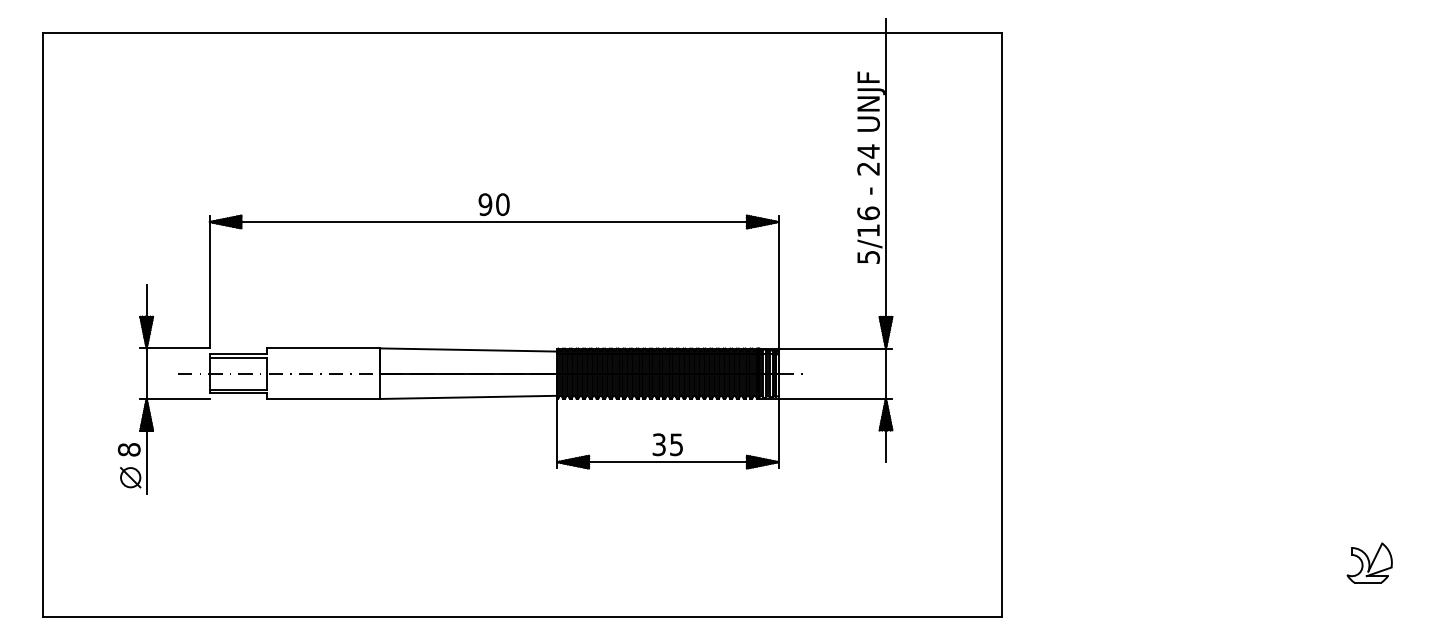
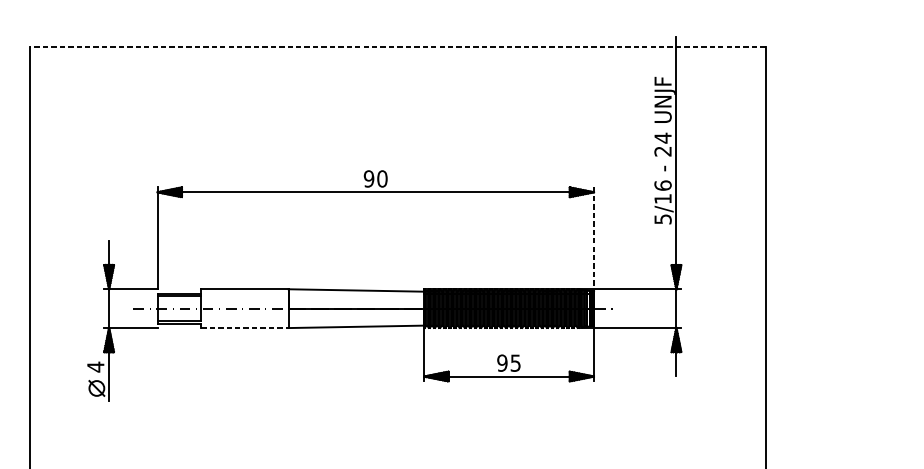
line: (522, 33) -> (397, 47), solid -> dashed
line: (778, 282) -> (593, 238), solid -> dashed
line: (323, 398) -> (244, 327), solid -> dashed
text: (658, 444) -> (501, 362), 35 -> 95
text: (128, 449) -> (95, 366), 8 -> 4

